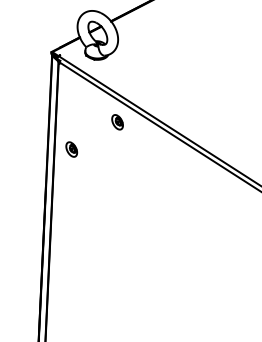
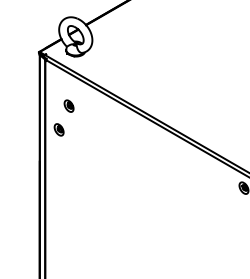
part: (116, 121) -> (68, 105), moved

